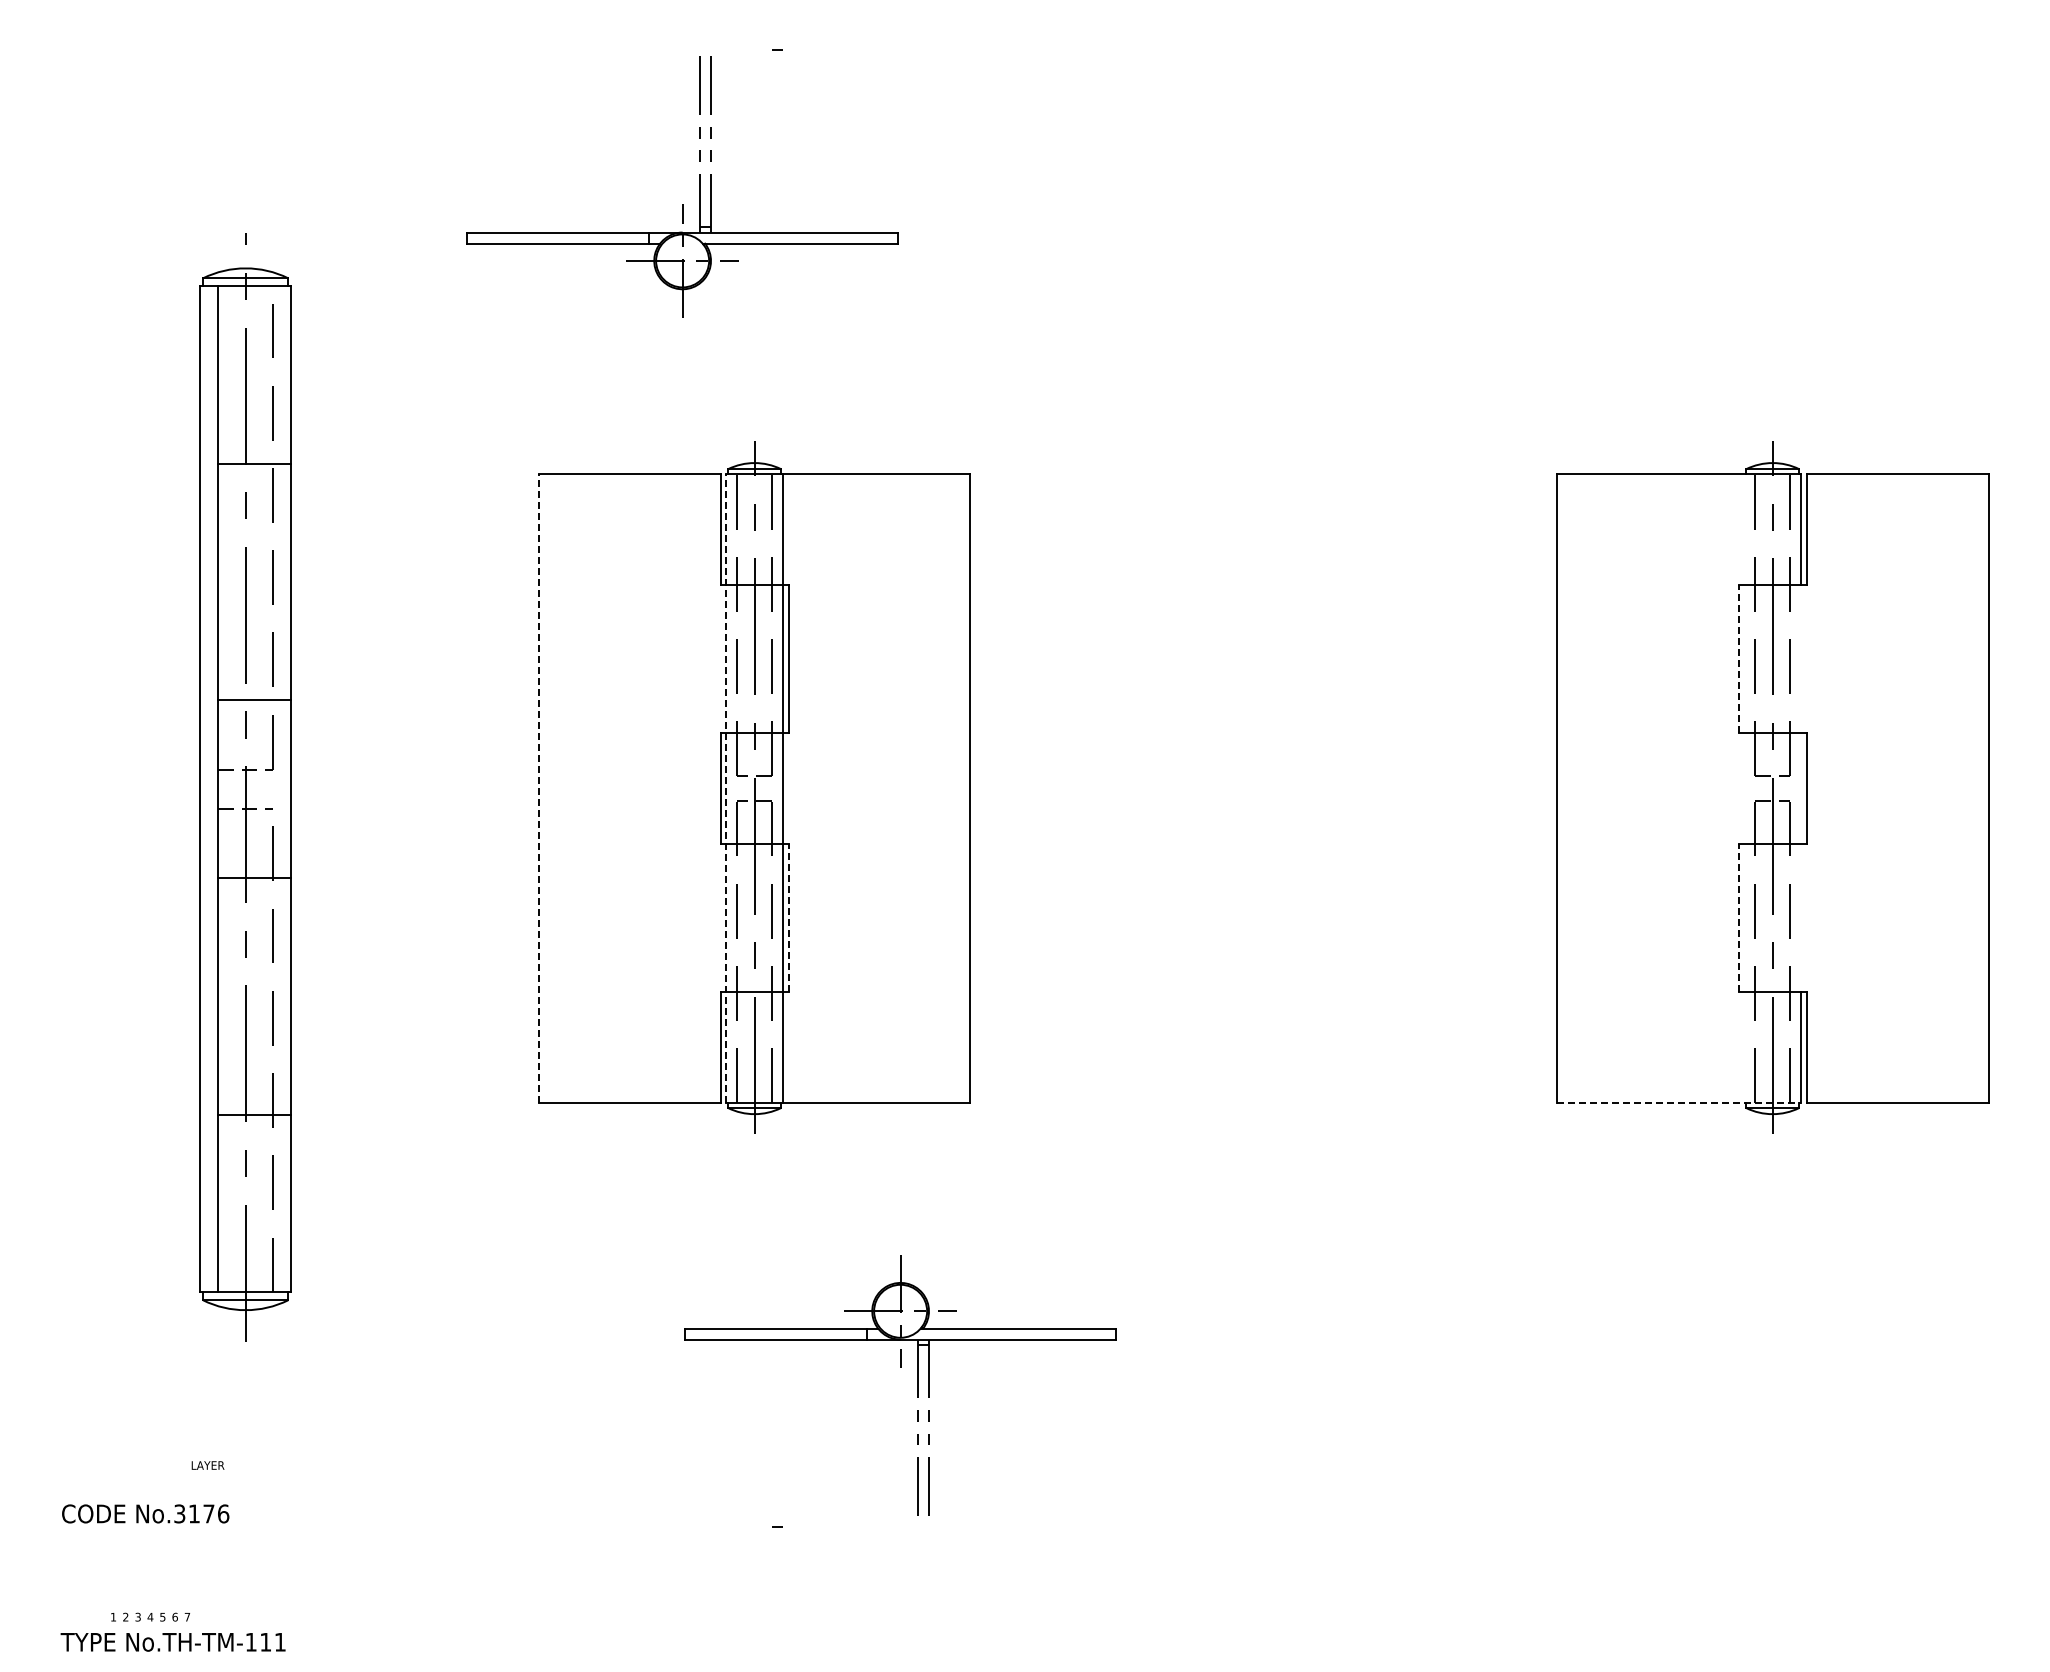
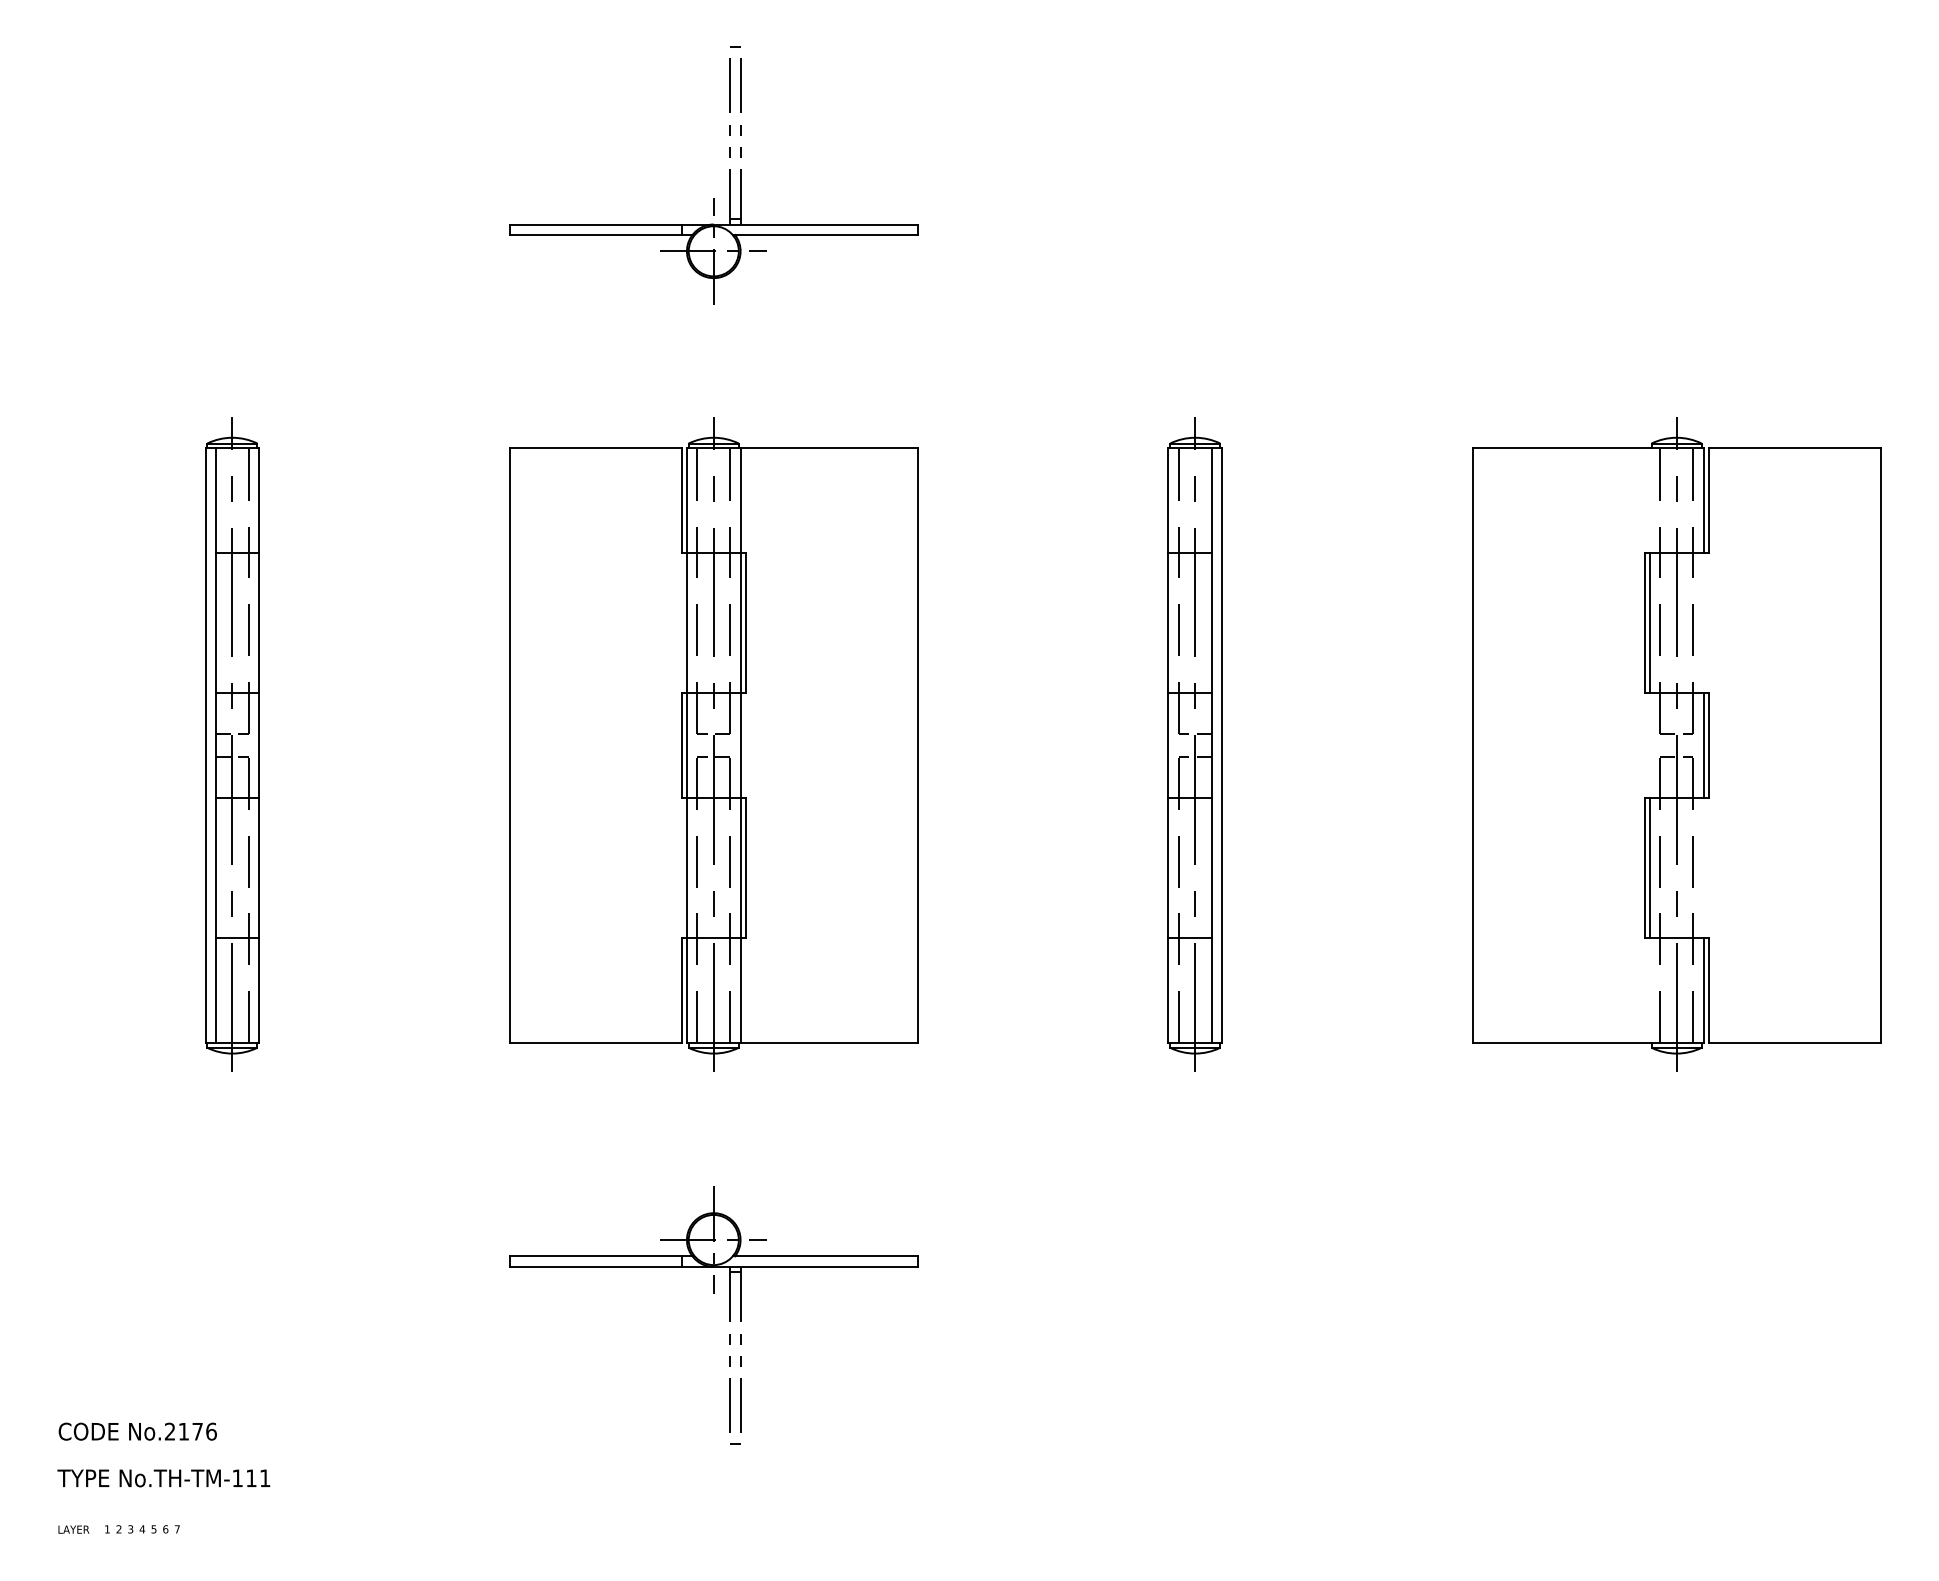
part: (699, 186) -> (729, 180), moved
line: (1738, 659) -> (1644, 623), dashed -> solid
line: (1744, 659) -> (1650, 623), added
part: (245, 787) -> (232, 744), size x0.62
part: (1263, 787) -> (1195, 744), added
line: (538, 788) -> (509, 745), dashed -> solid
line: (726, 788) -> (687, 745), dashed -> solid
line: (1801, 788) -> (1703, 745), added
line: (788, 918) -> (745, 868), dashed -> solid
line: (1738, 918) -> (1644, 868), dashed -> solid
line: (1744, 918) -> (1650, 868), added
line: (1679, 1103) -> (1588, 1043), dashed -> solid
part: (917, 1385) -> (729, 1310), moved
text: (207, 1465) -> (73, 1529), moved
text: (179, 1513) -> (169, 1431), No.3176 -> No.2176
text: (172, 1642) -> (163, 1478), moved

